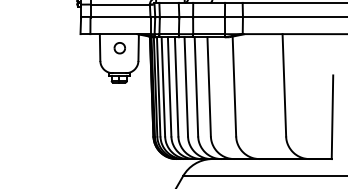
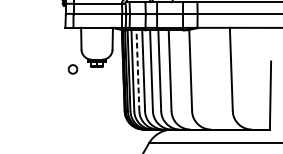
part: (119, 48) -> (72, 69), moved
line: (169, 86) -> (137, 70), solid -> dashed

